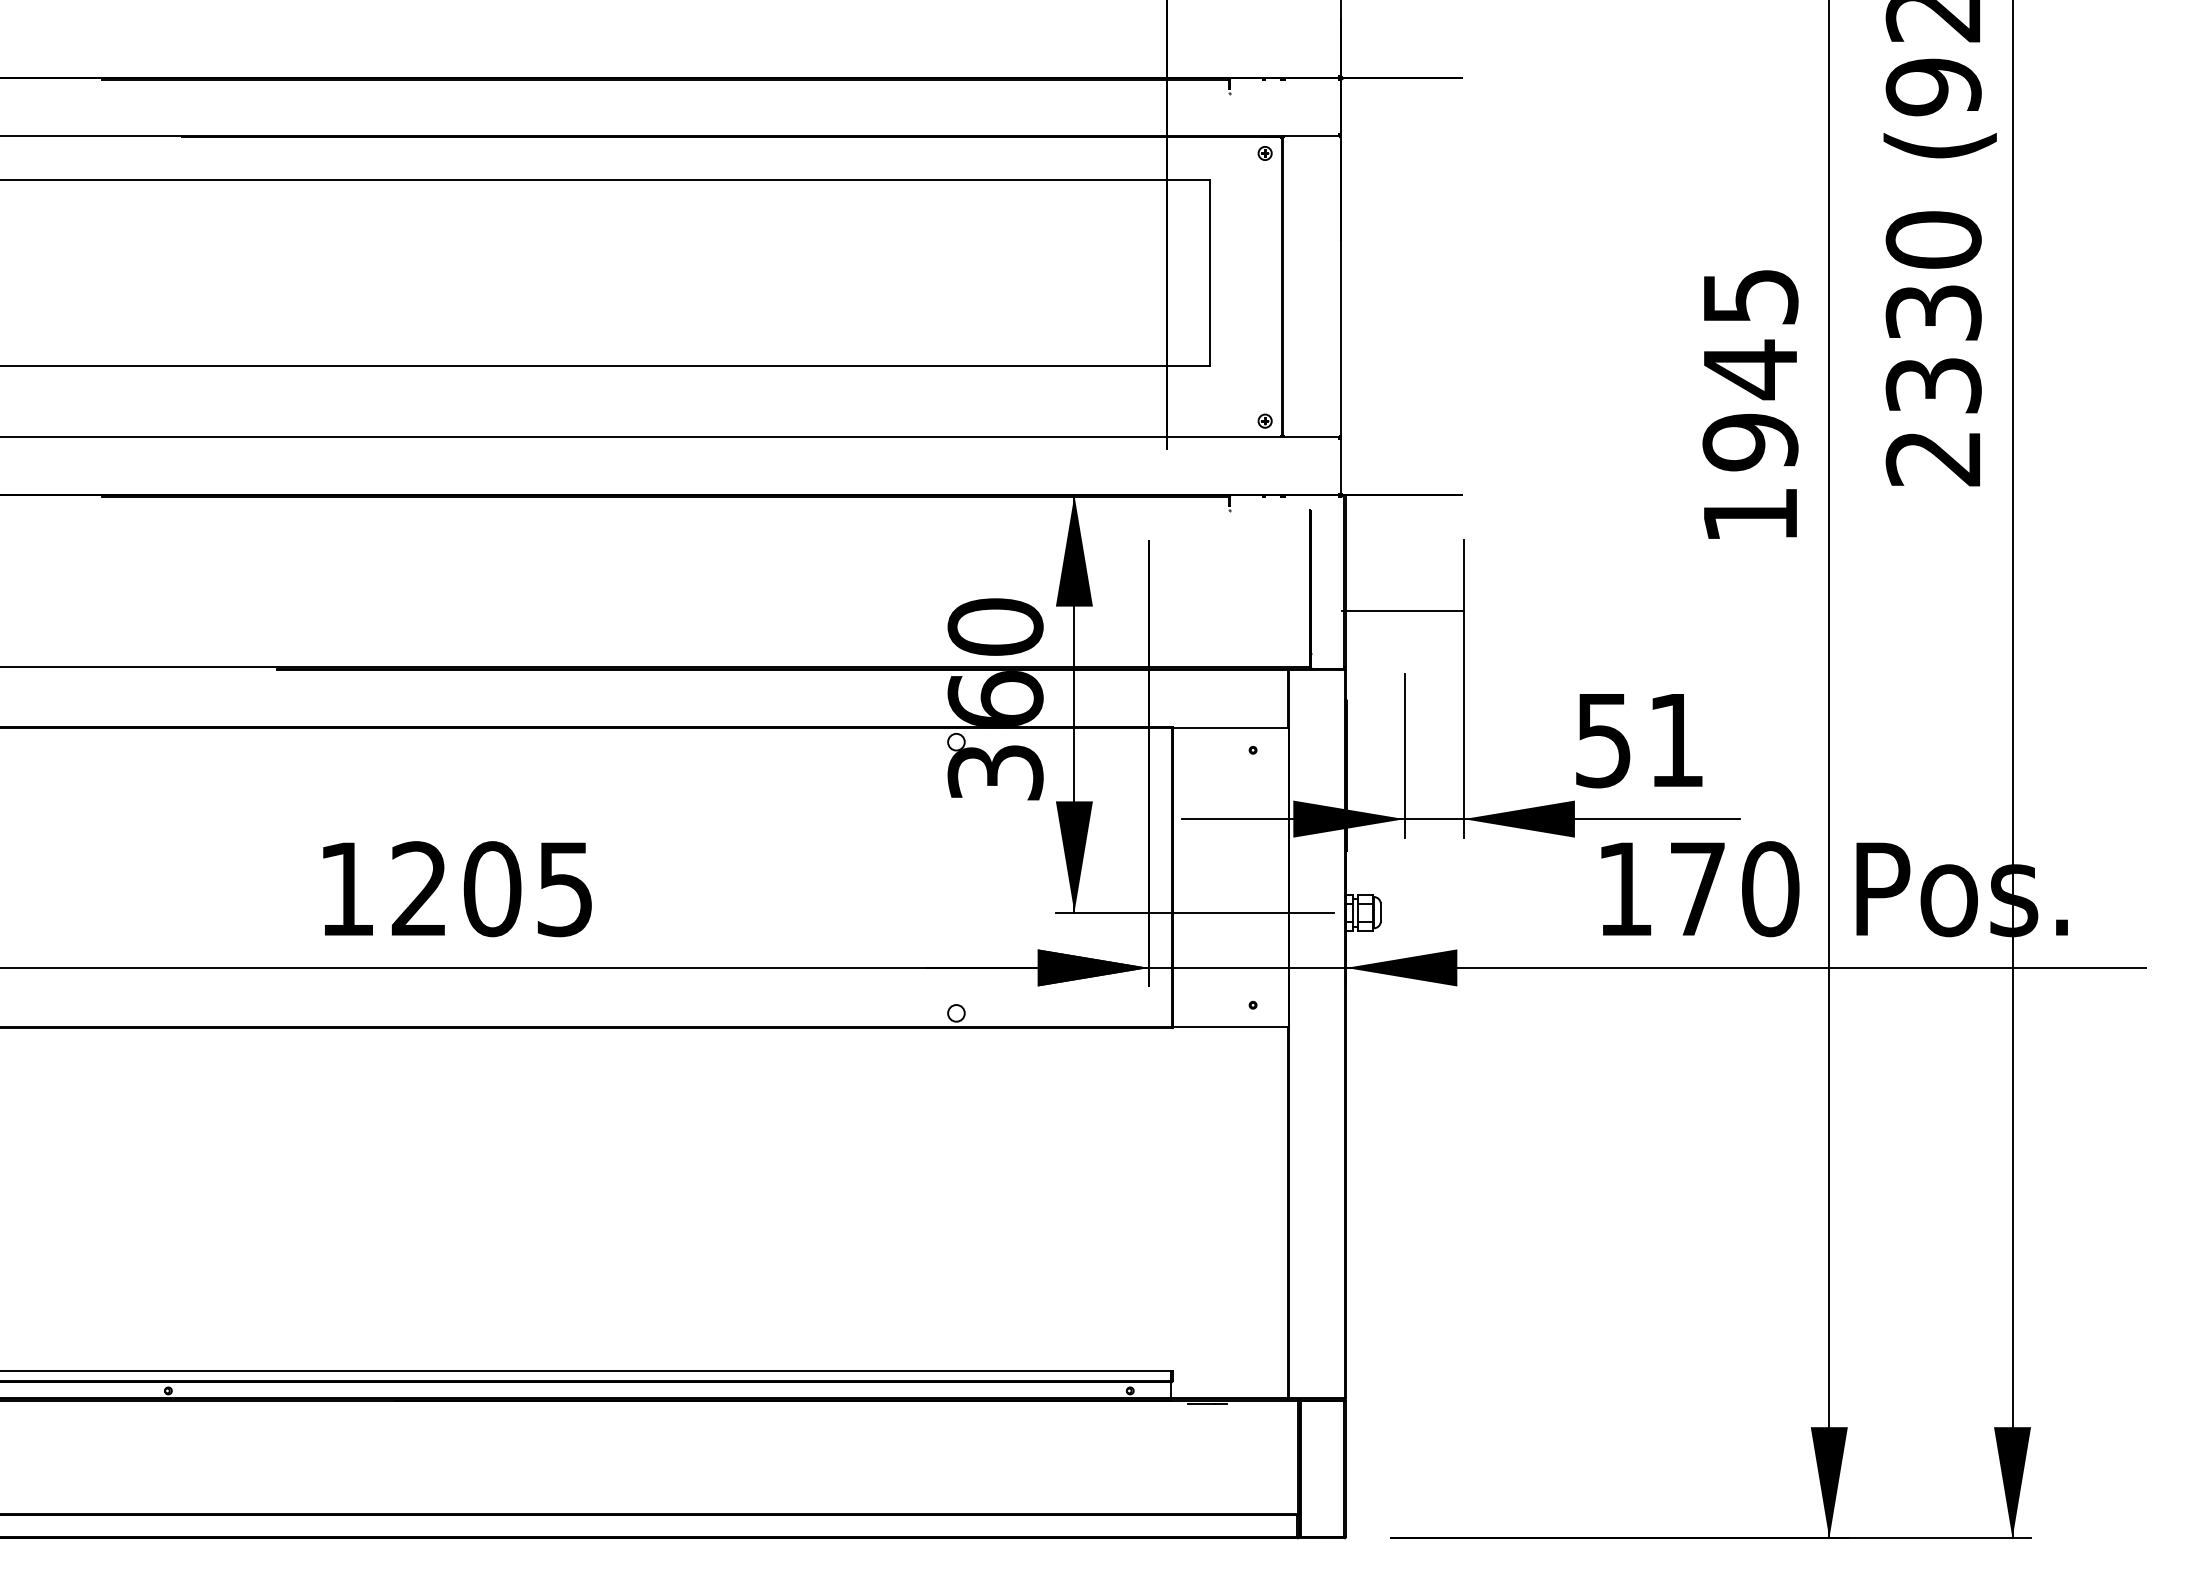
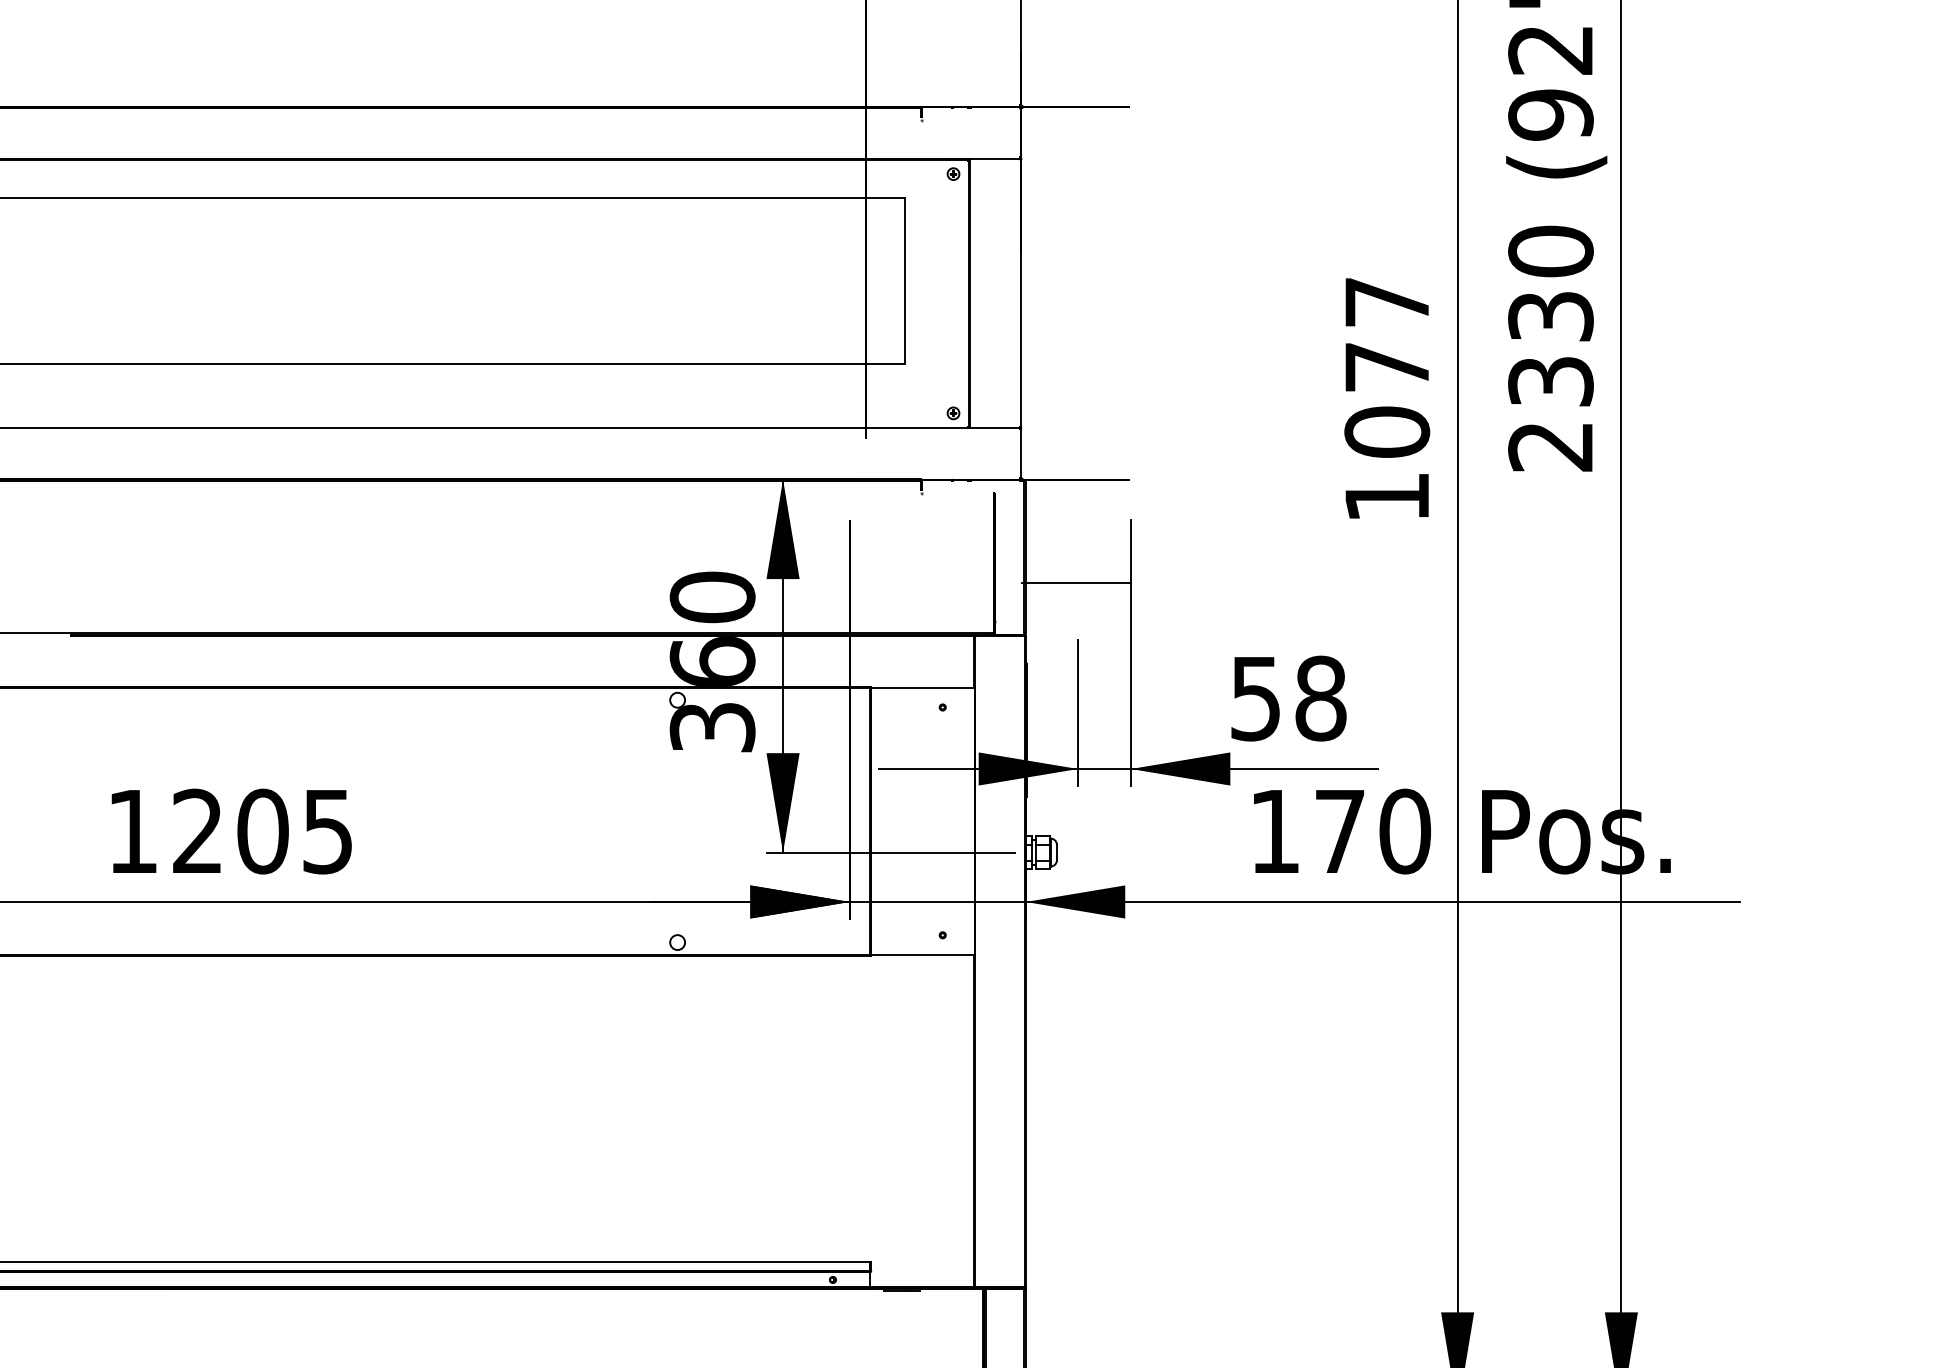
text: (1750, 370) -> (1387, 368), 1945 -> 1077
text: (1676, 740) -> (1321, 698), 51 -> 58

